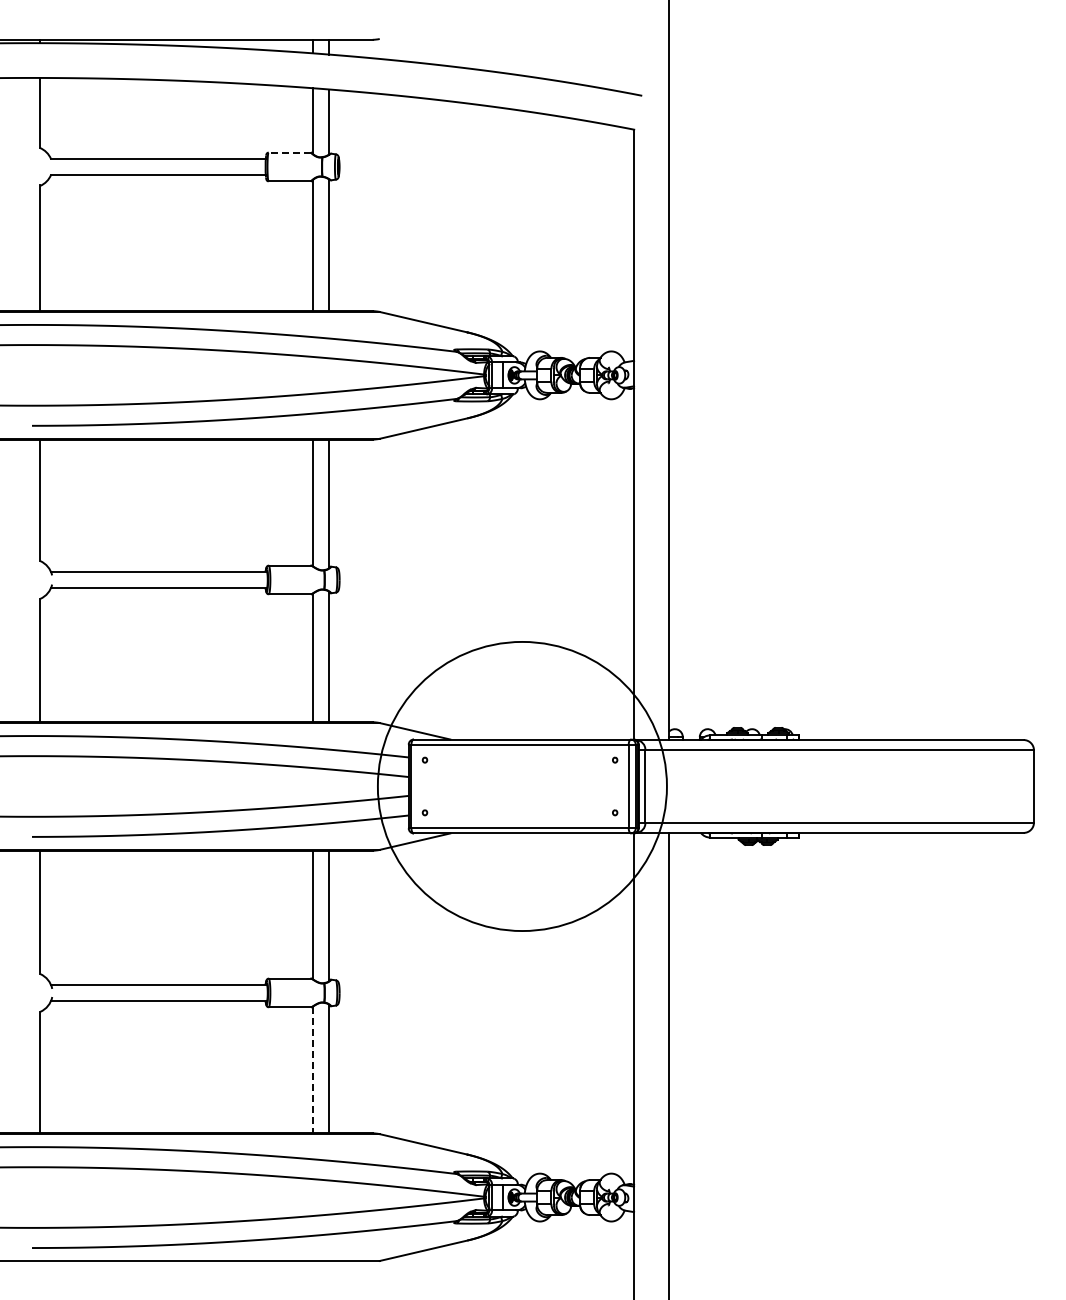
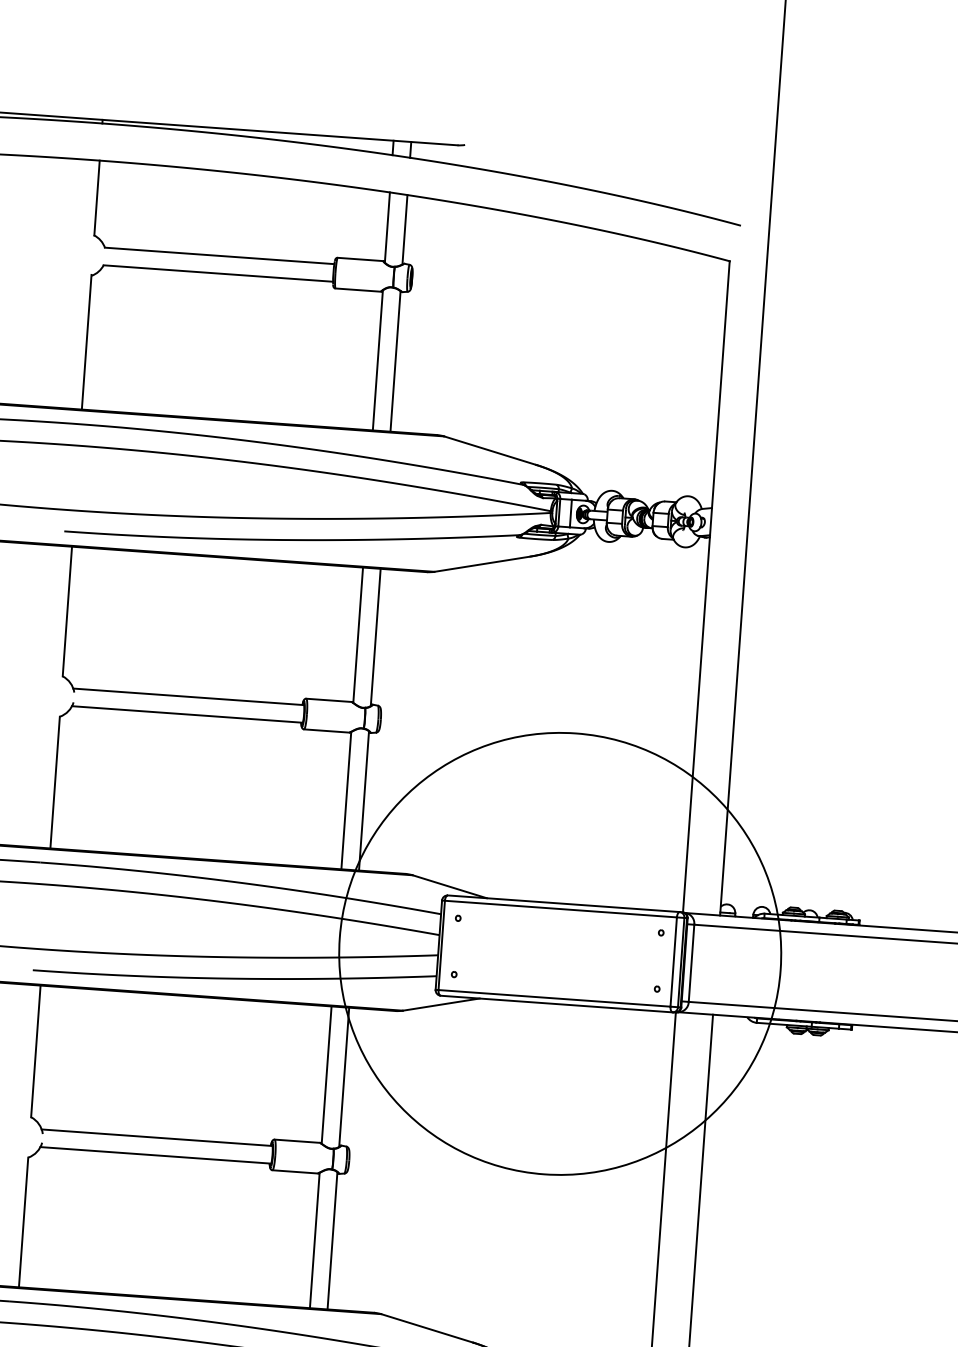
line: (289, 152) -> (360, 259), dashed -> solid
circle: (521, 785) -> (559, 952), size x1.43
line: (312, 1070) -> (314, 1241), dashed -> solid

